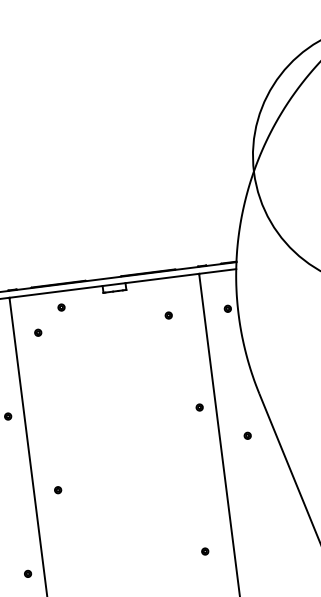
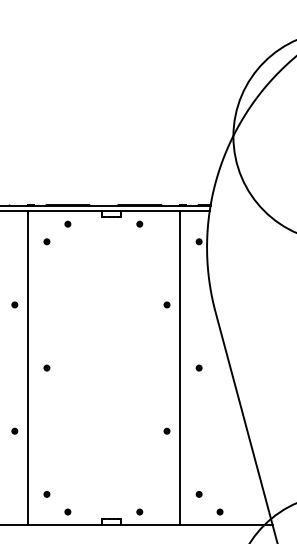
part: (168, 314) -> (139, 223), moved
part: (198, 407) -> (166, 304), moved
part: (246, 435) -> (198, 367), moved
part: (204, 550) -> (166, 430), moved

